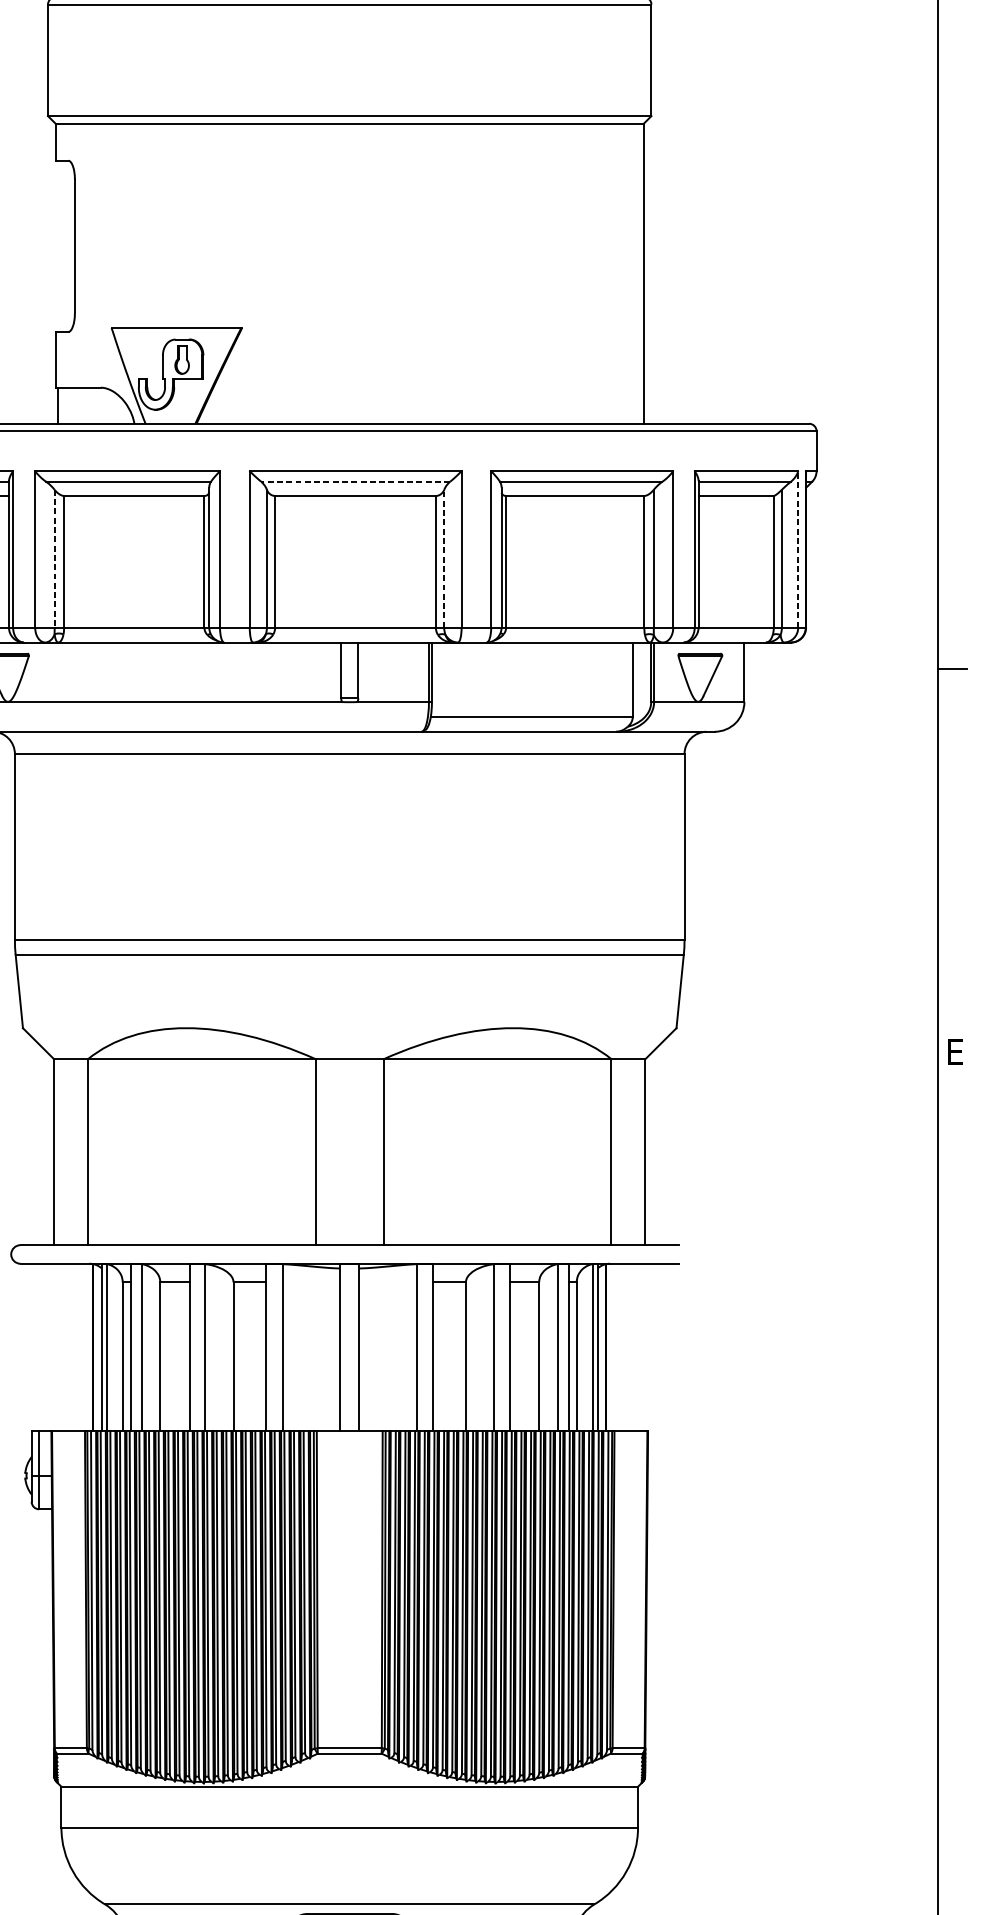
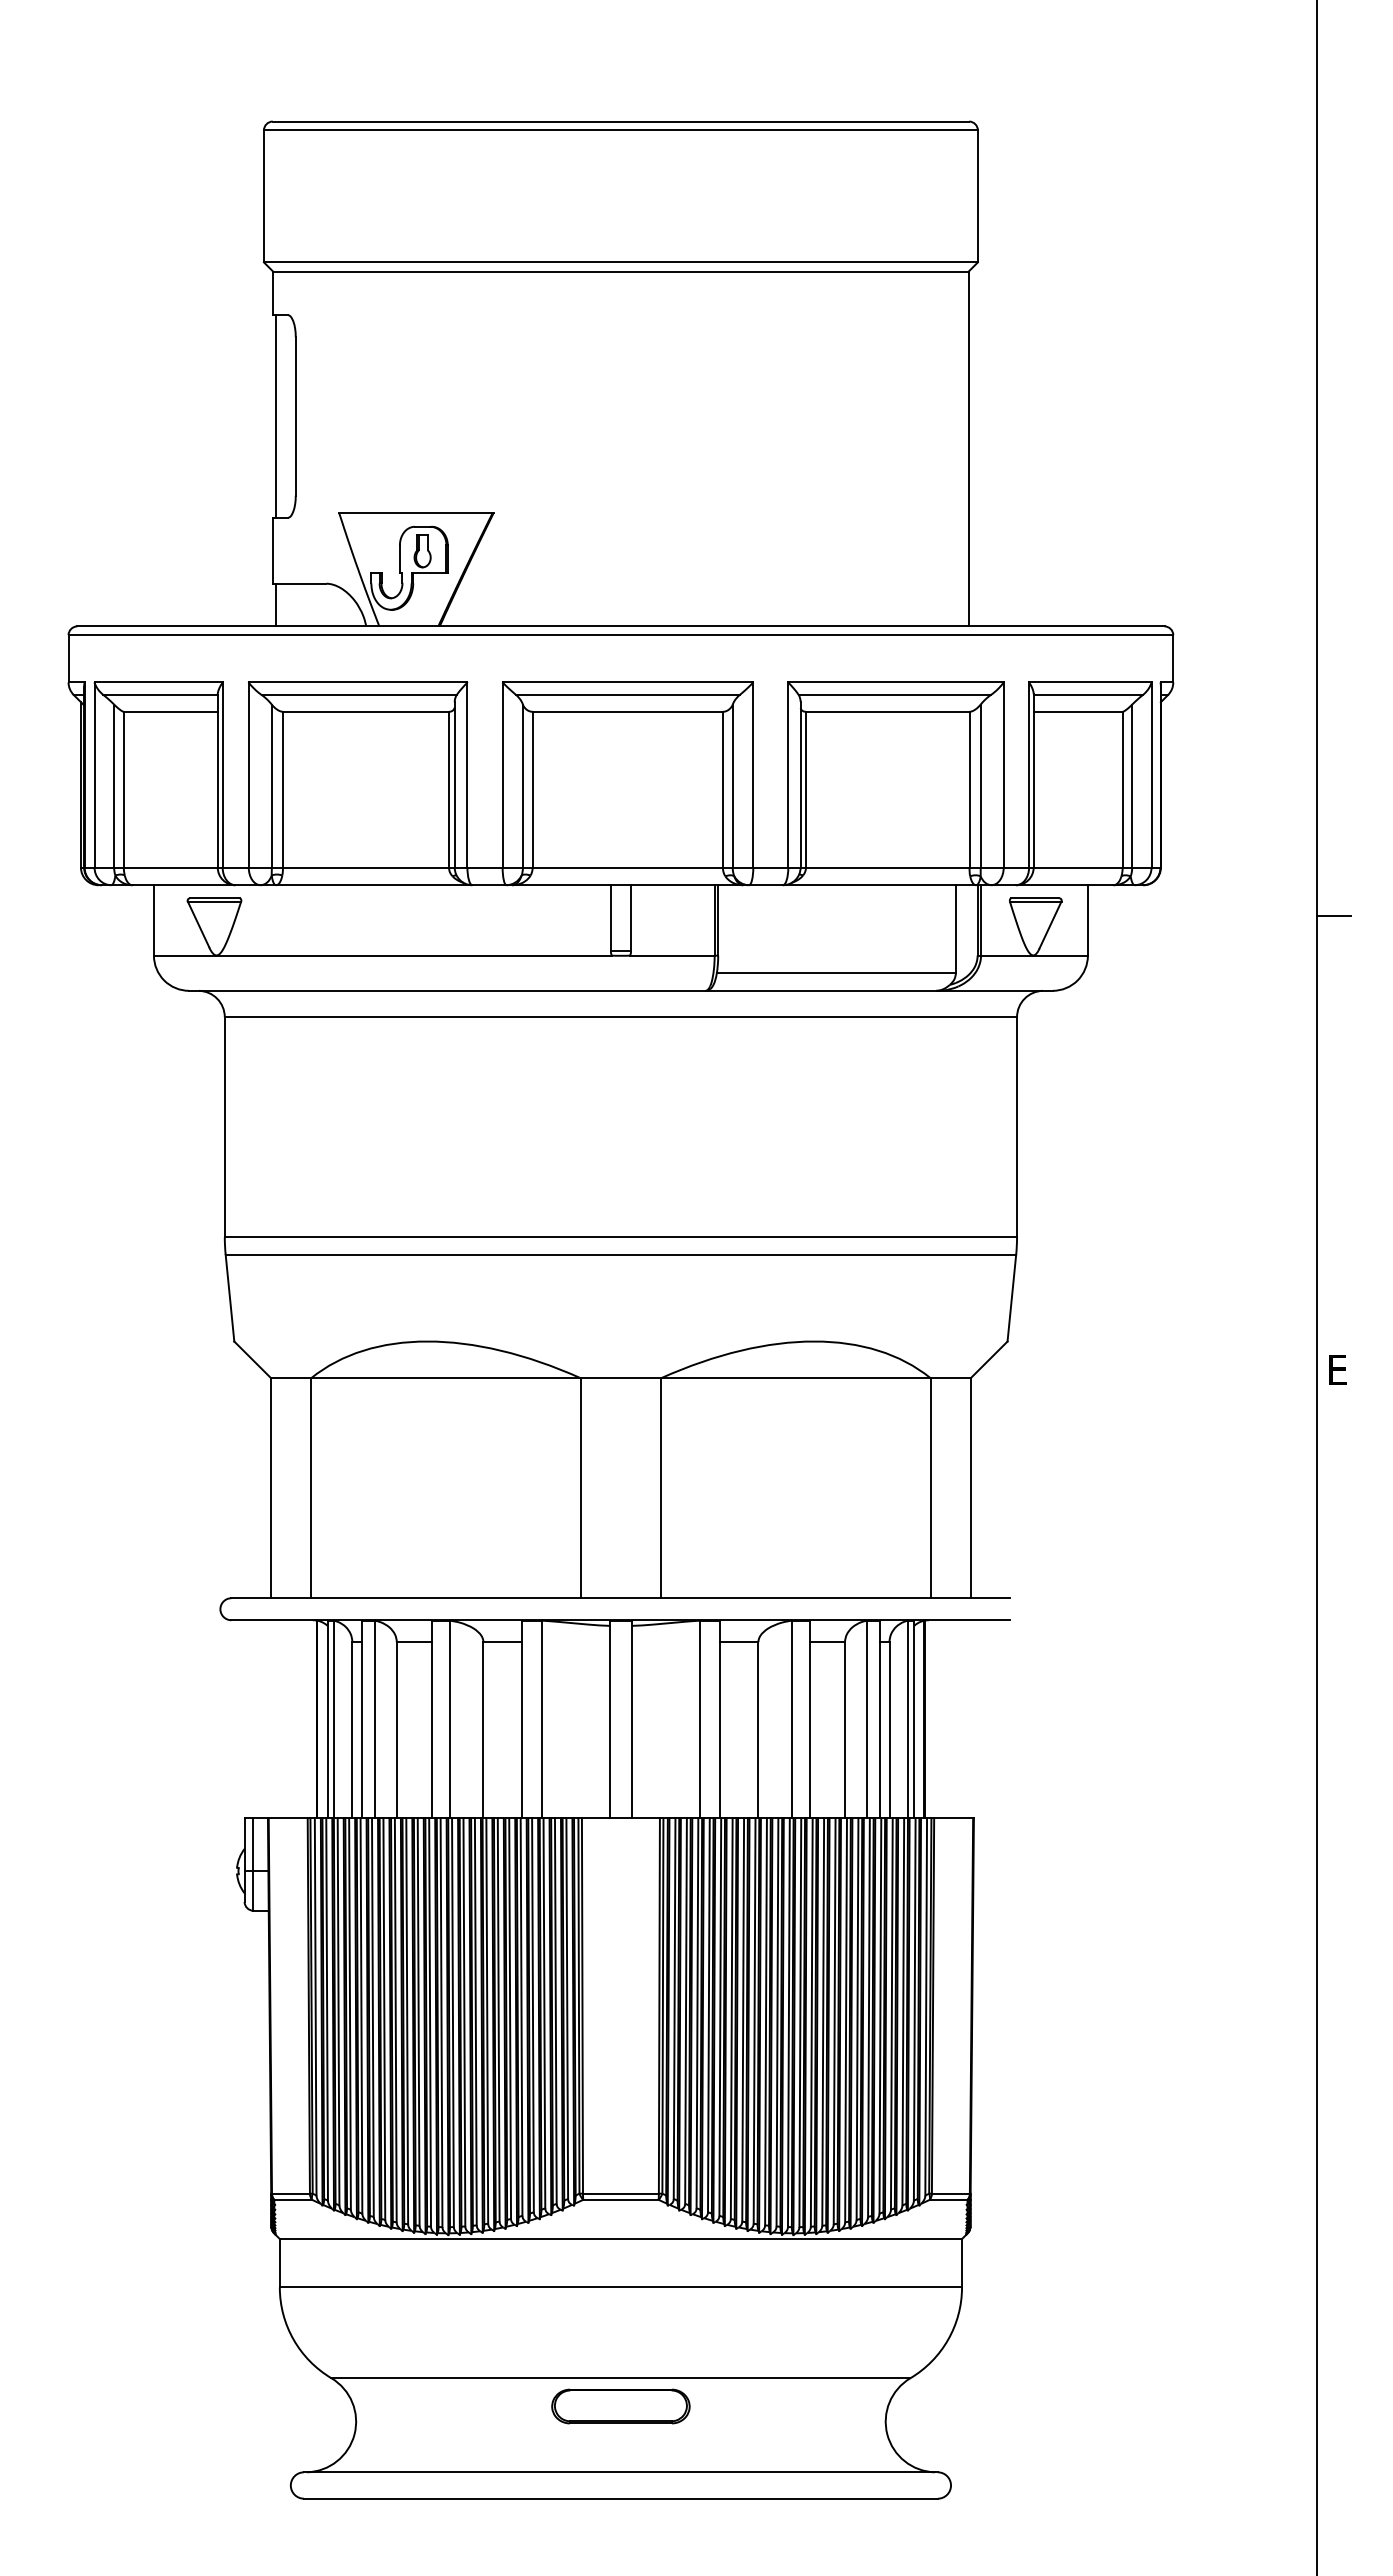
line: (57, 246) -> (275, 416), added
line: (355, 481) -> (627, 694), dashed -> solid
line: (798, 549) -> (1151, 775), dashed -> solid
line: (54, 559) -> (271, 786), dashed -> solid
line: (444, 559) -> (732, 786), dashed -> solid

